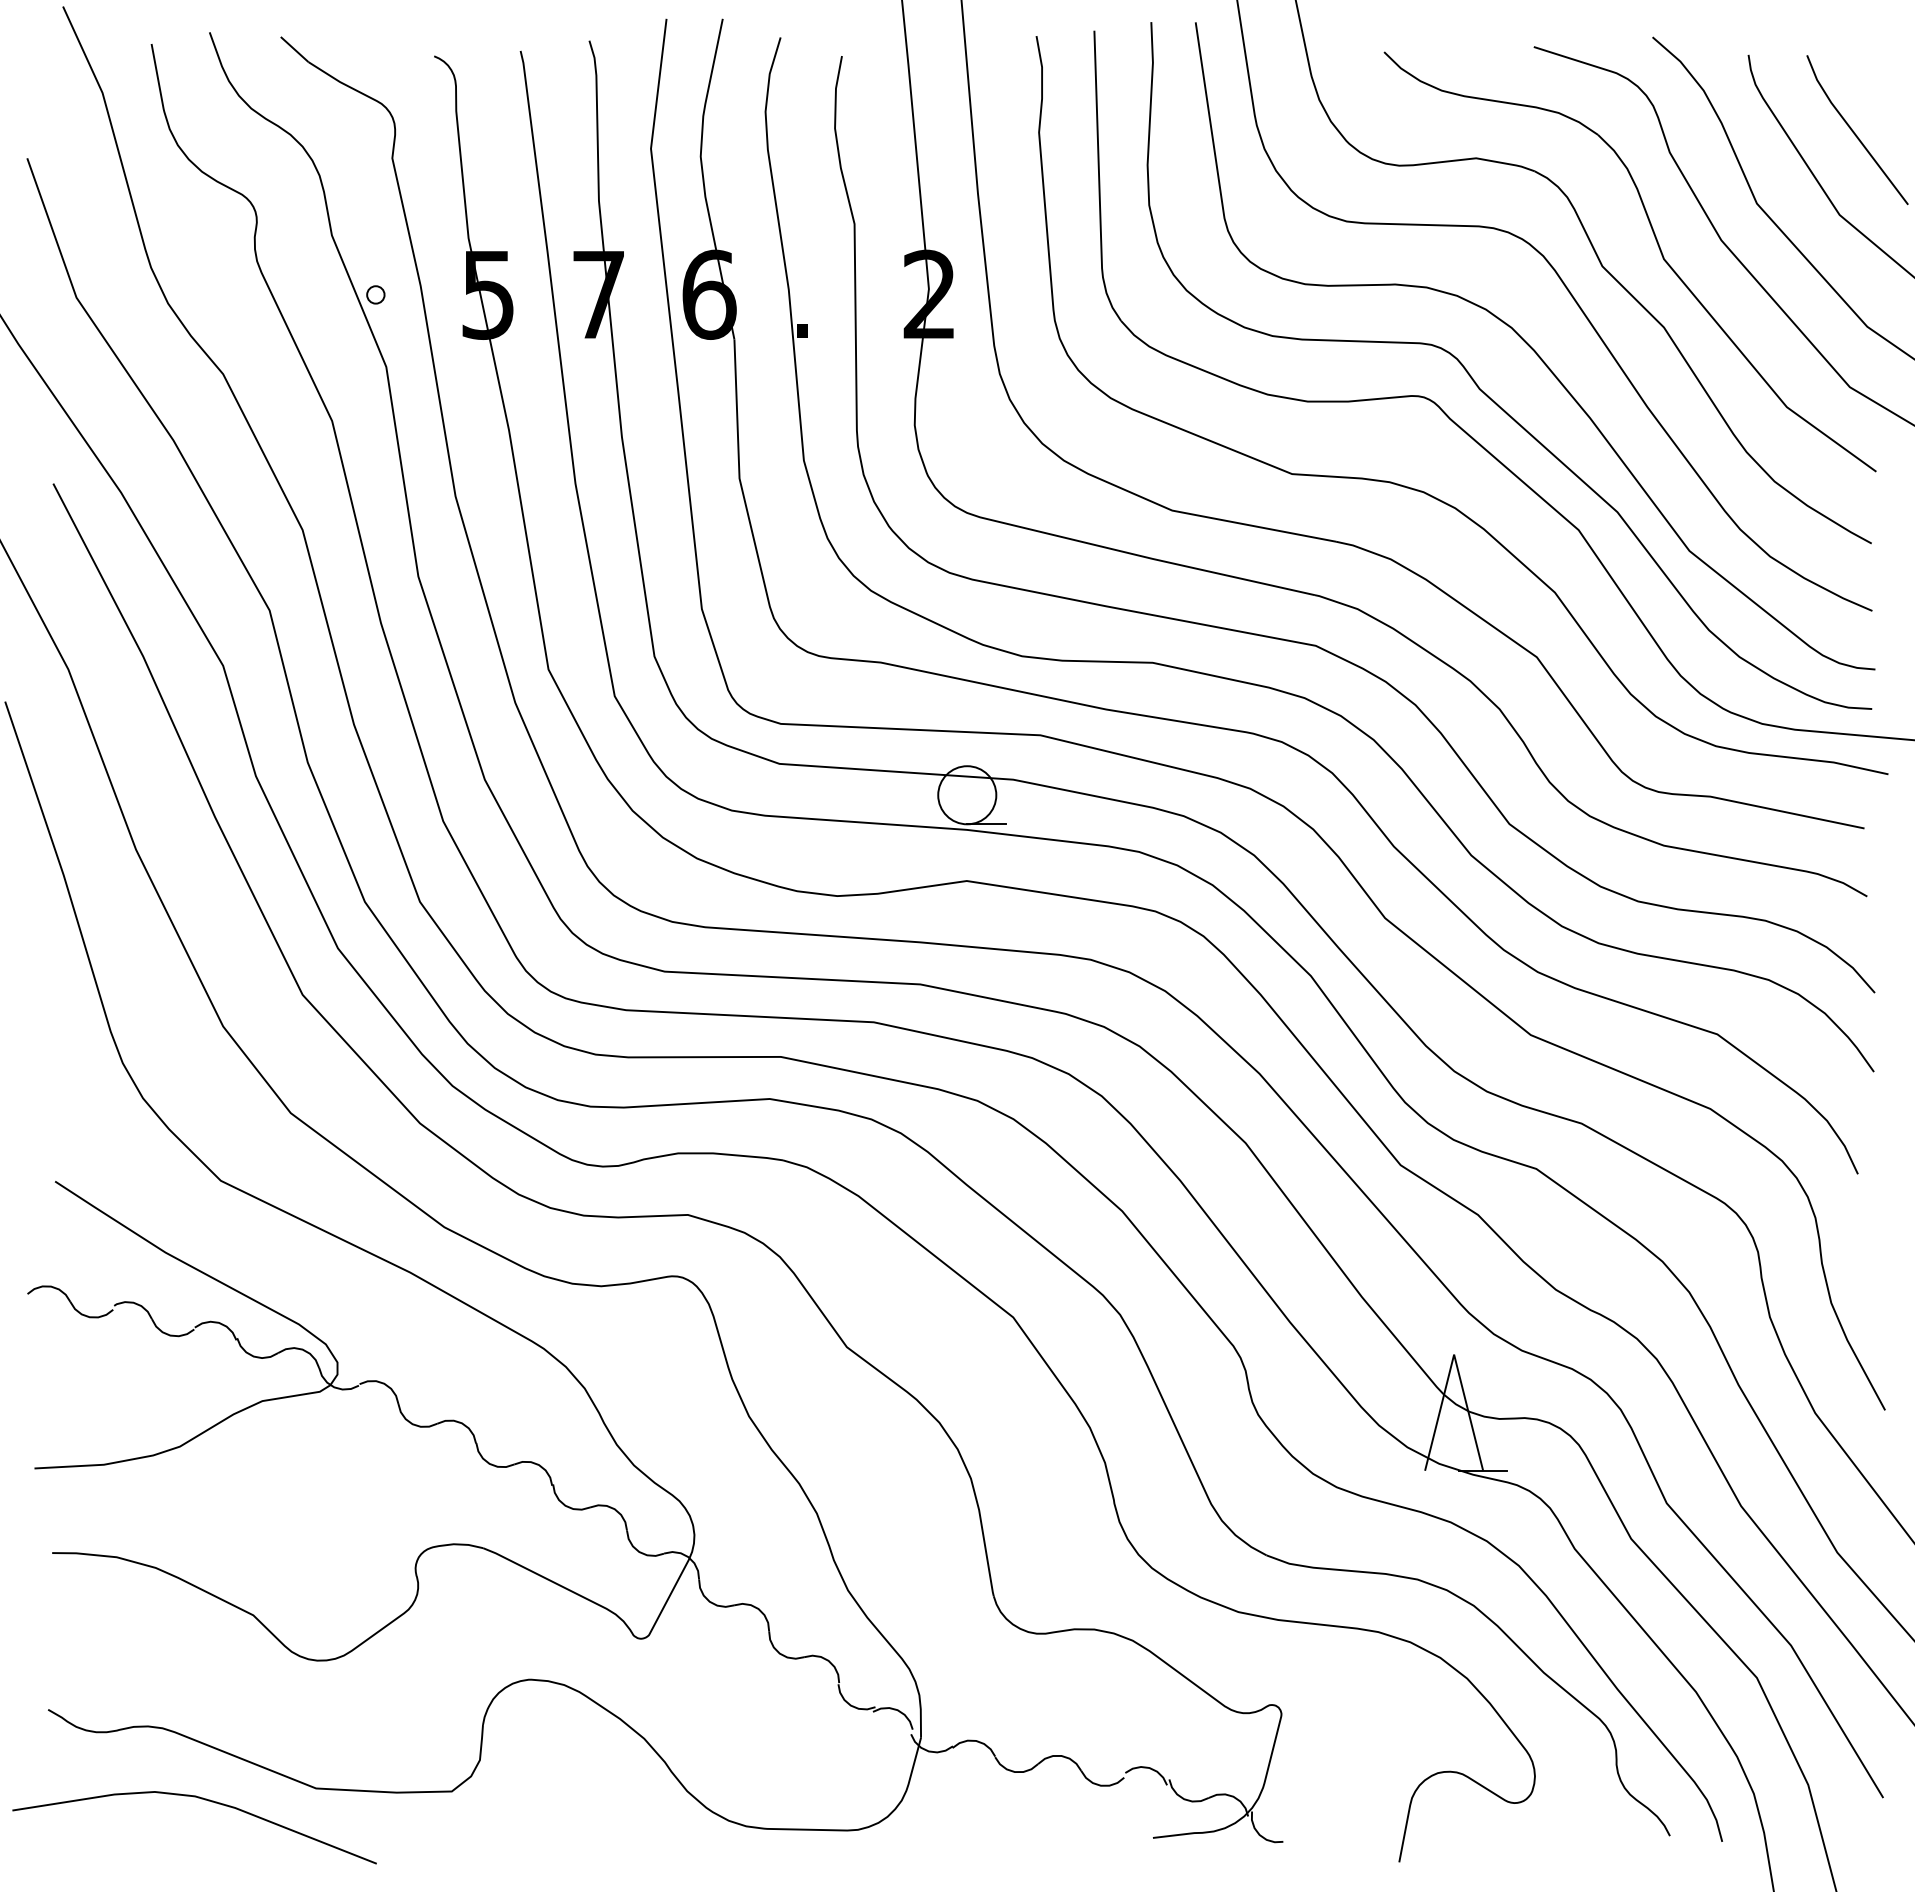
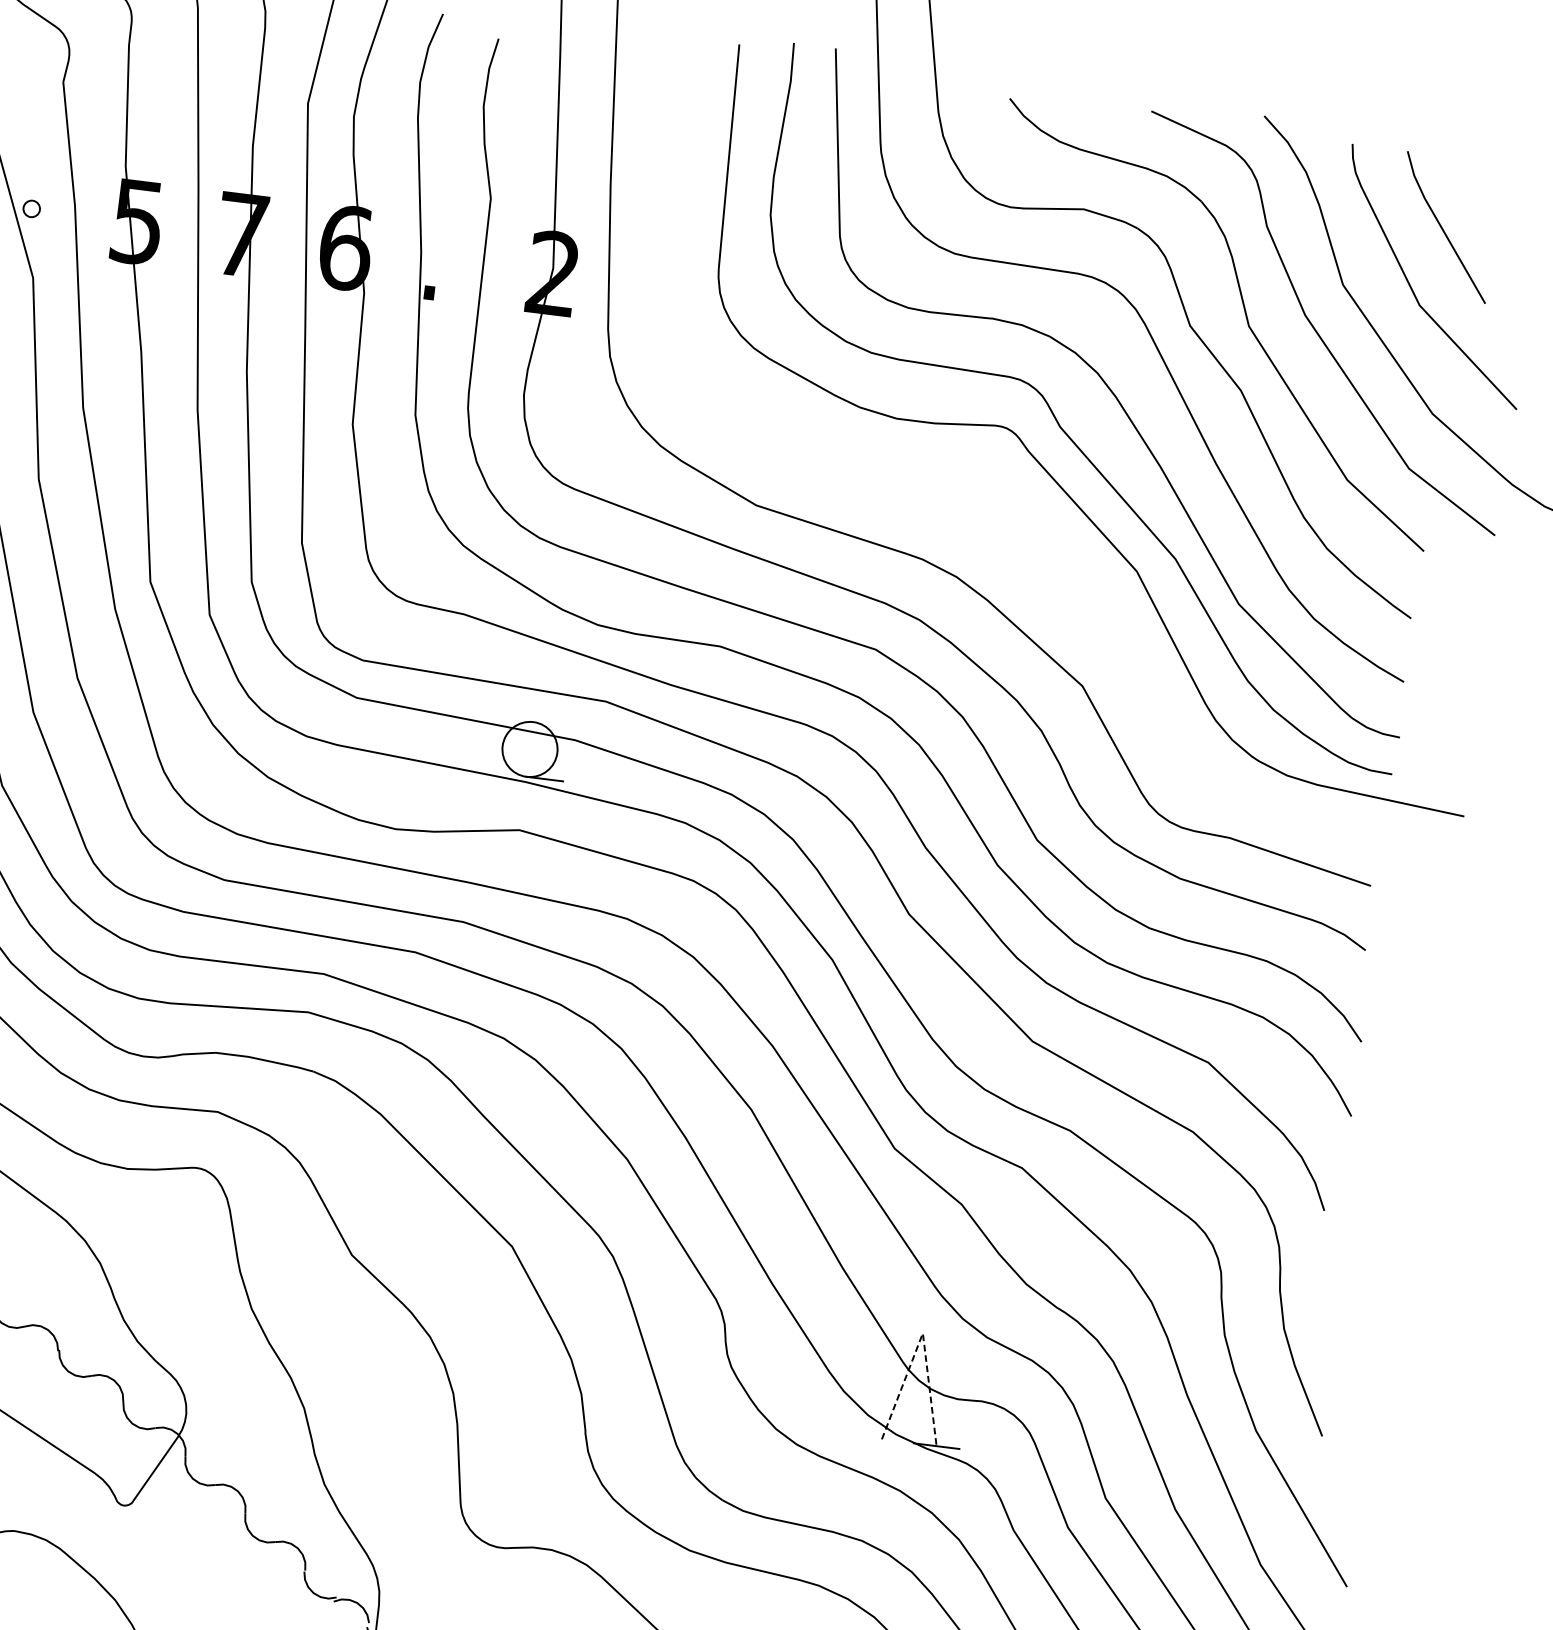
curve: (1422, 490) -> (994, 515), removed
line: (1454, 1354) -> (923, 1333), solid -> dashed

